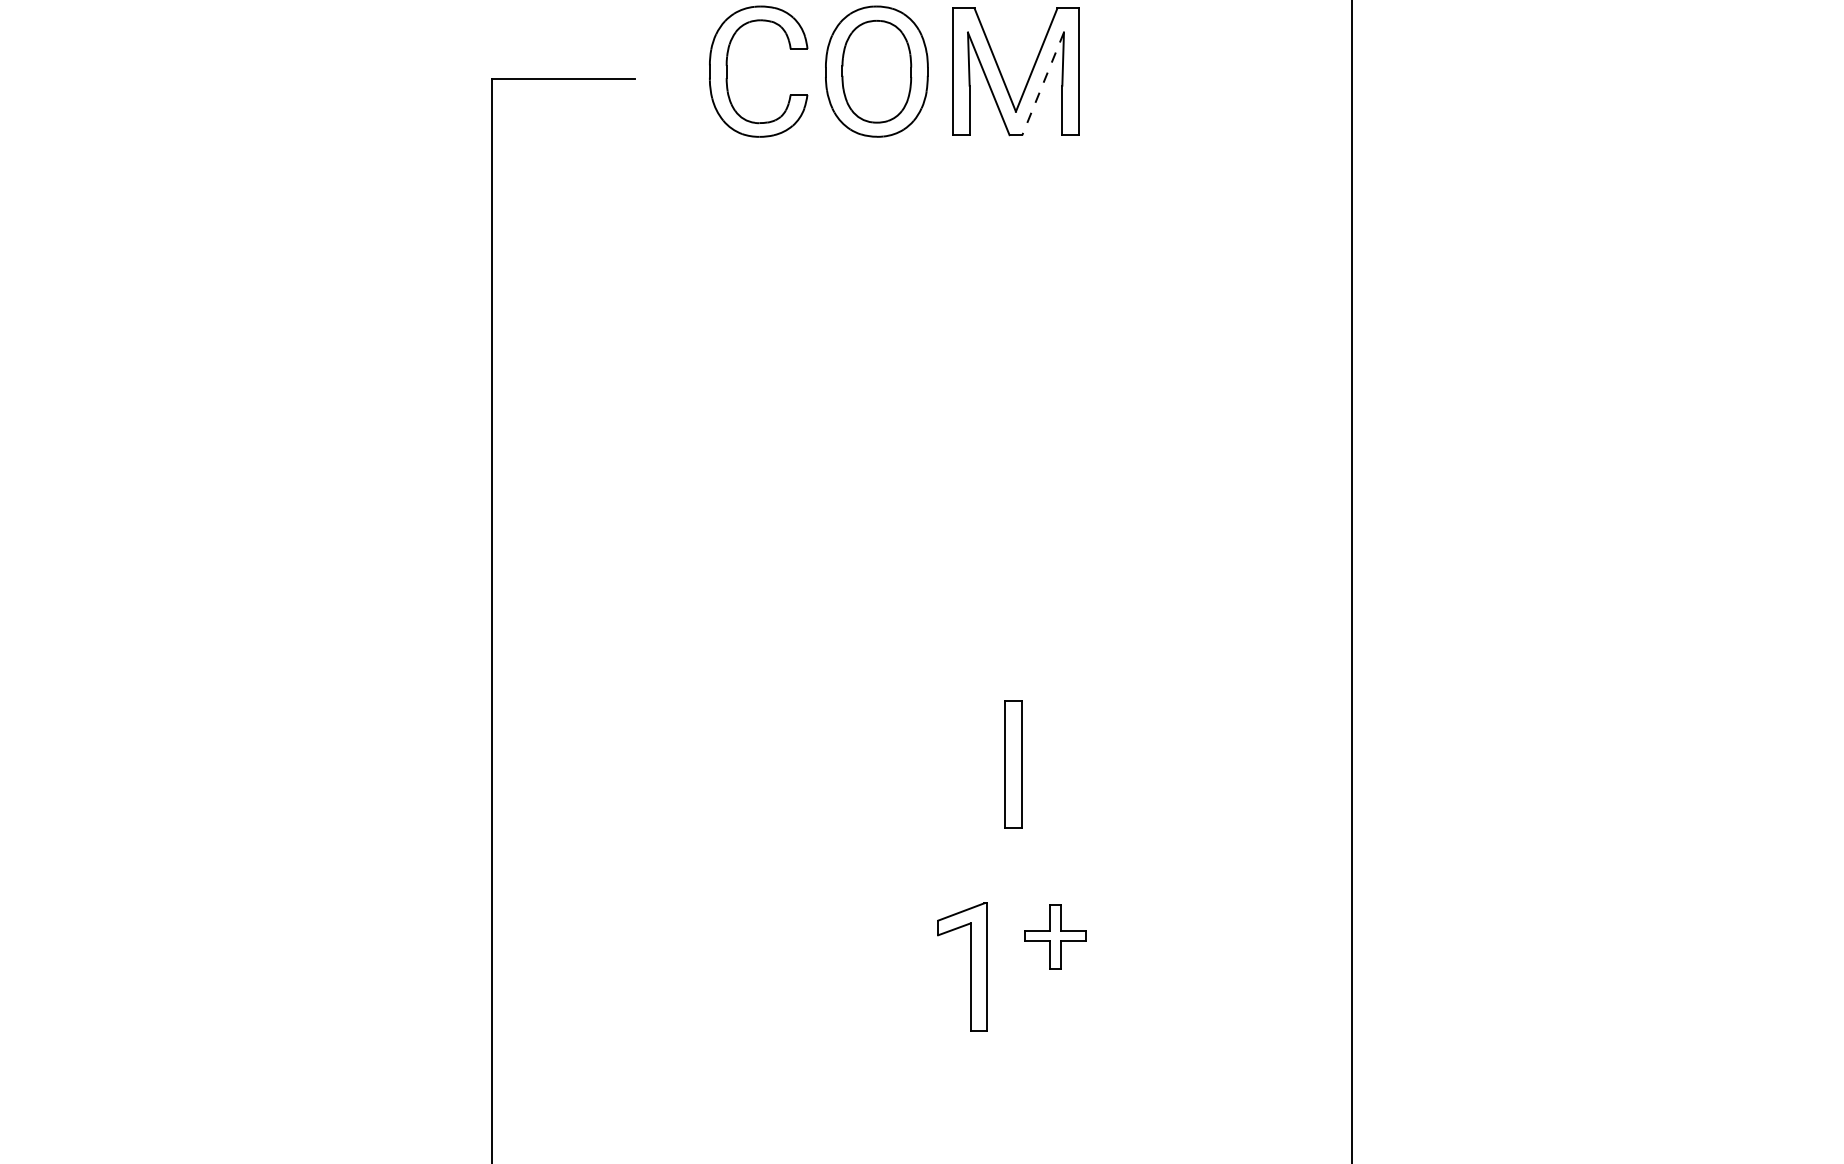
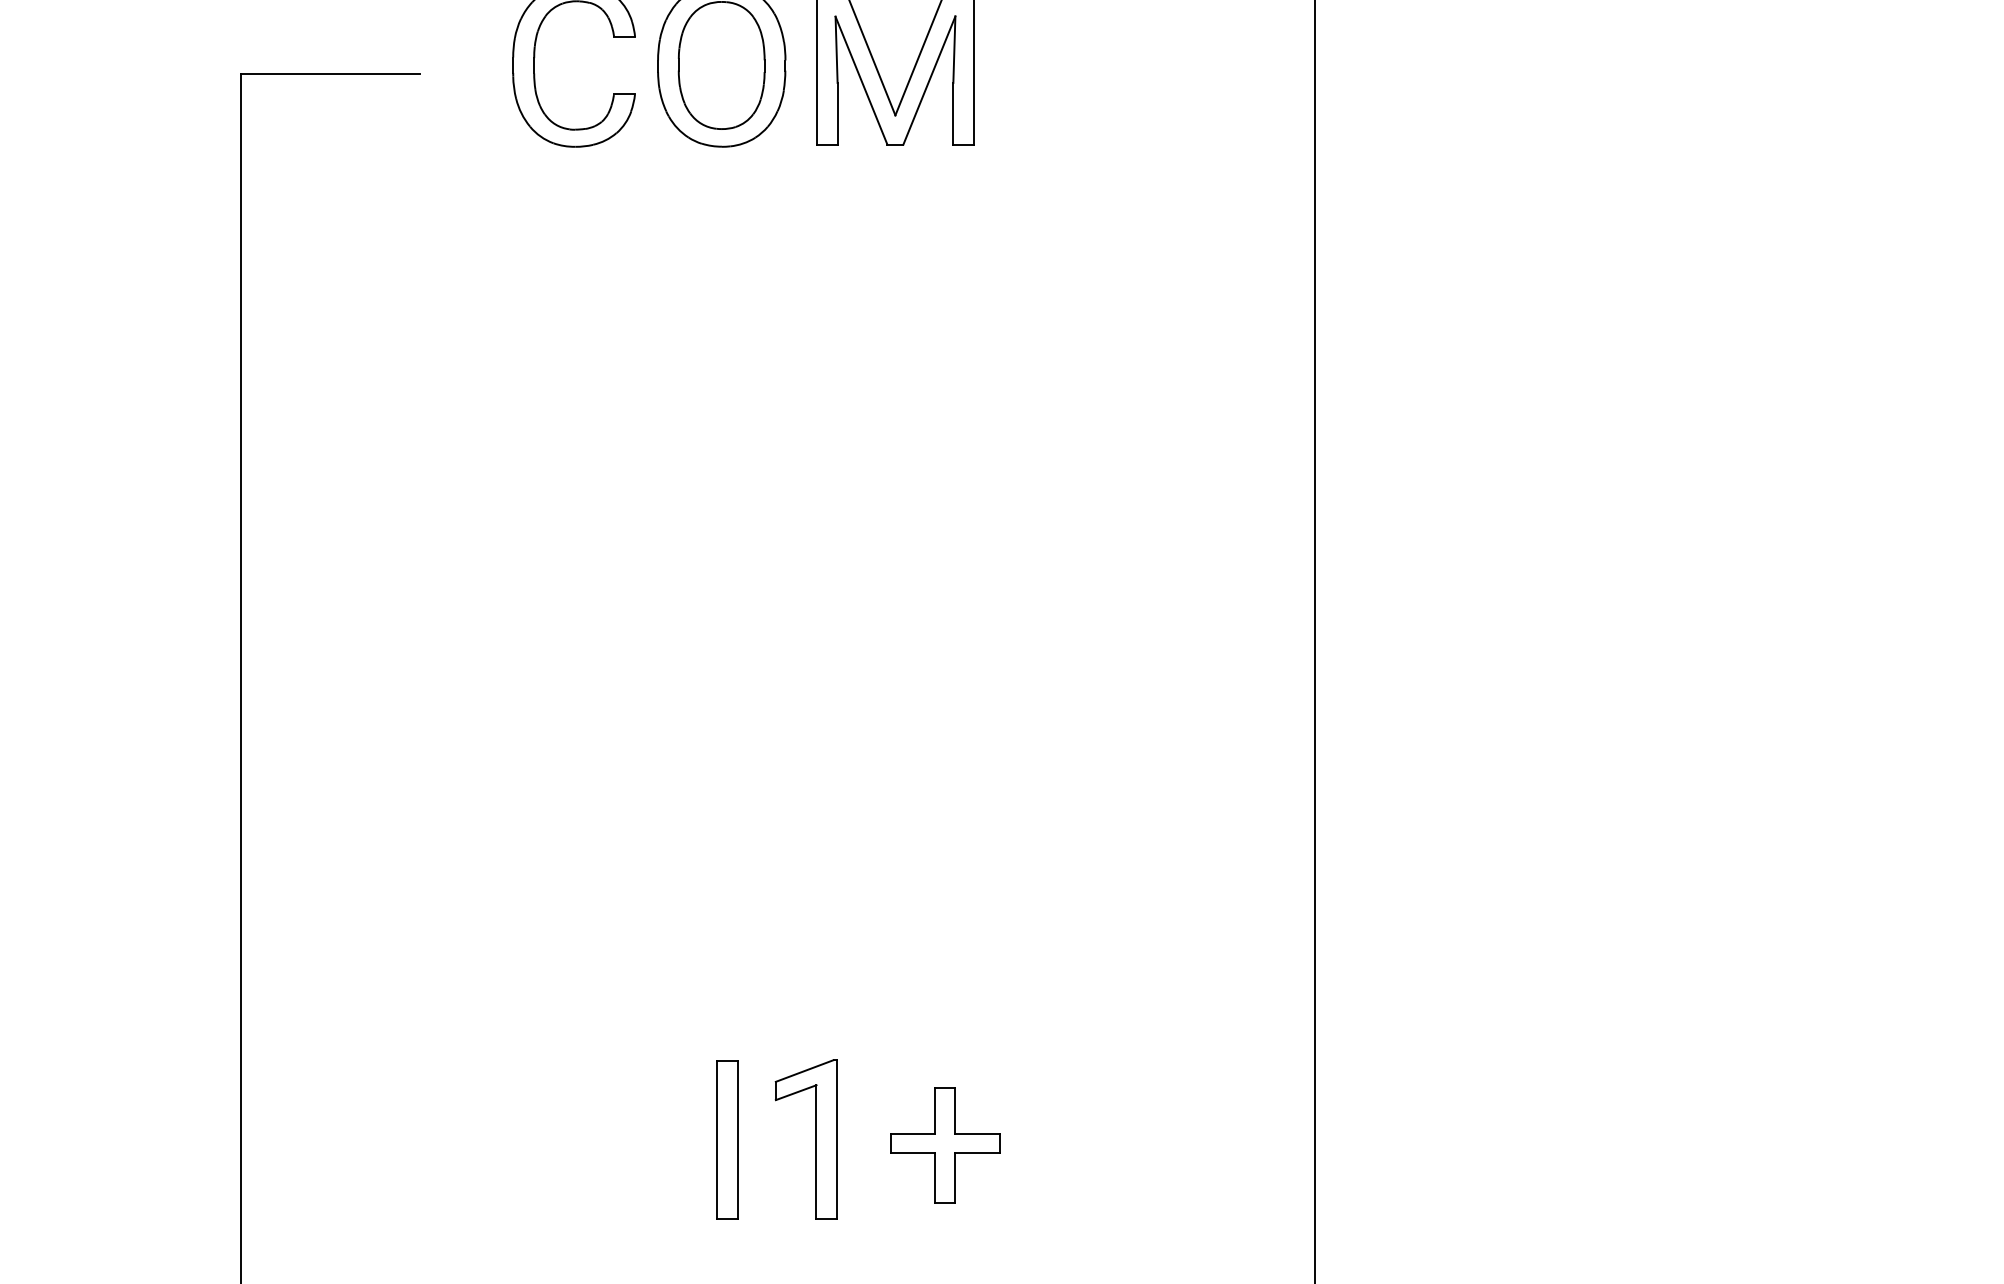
line: (1042, 84) -> (928, 81), dashed -> solid
part: (1013, 764) -> (727, 1140), moved
part: (1055, 936) -> (944, 1145), size x1.43
part: (970, 966) -> (816, 1139), moved

